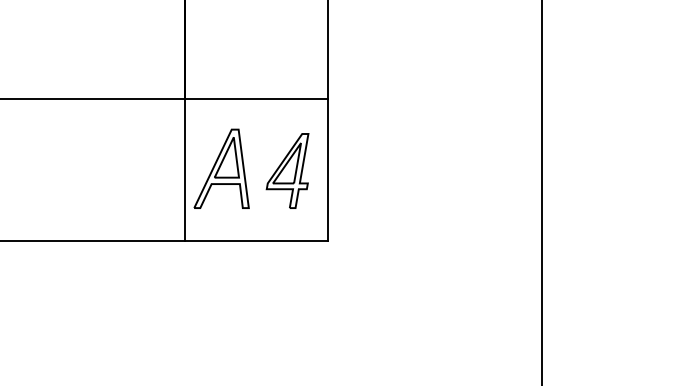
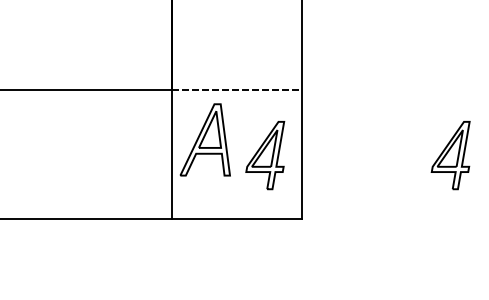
line: (257, 98) -> (237, 89), solid -> dashed
part: (221, 168) -> (205, 139), moved
part: (491, 170) -> (450, 155), added

